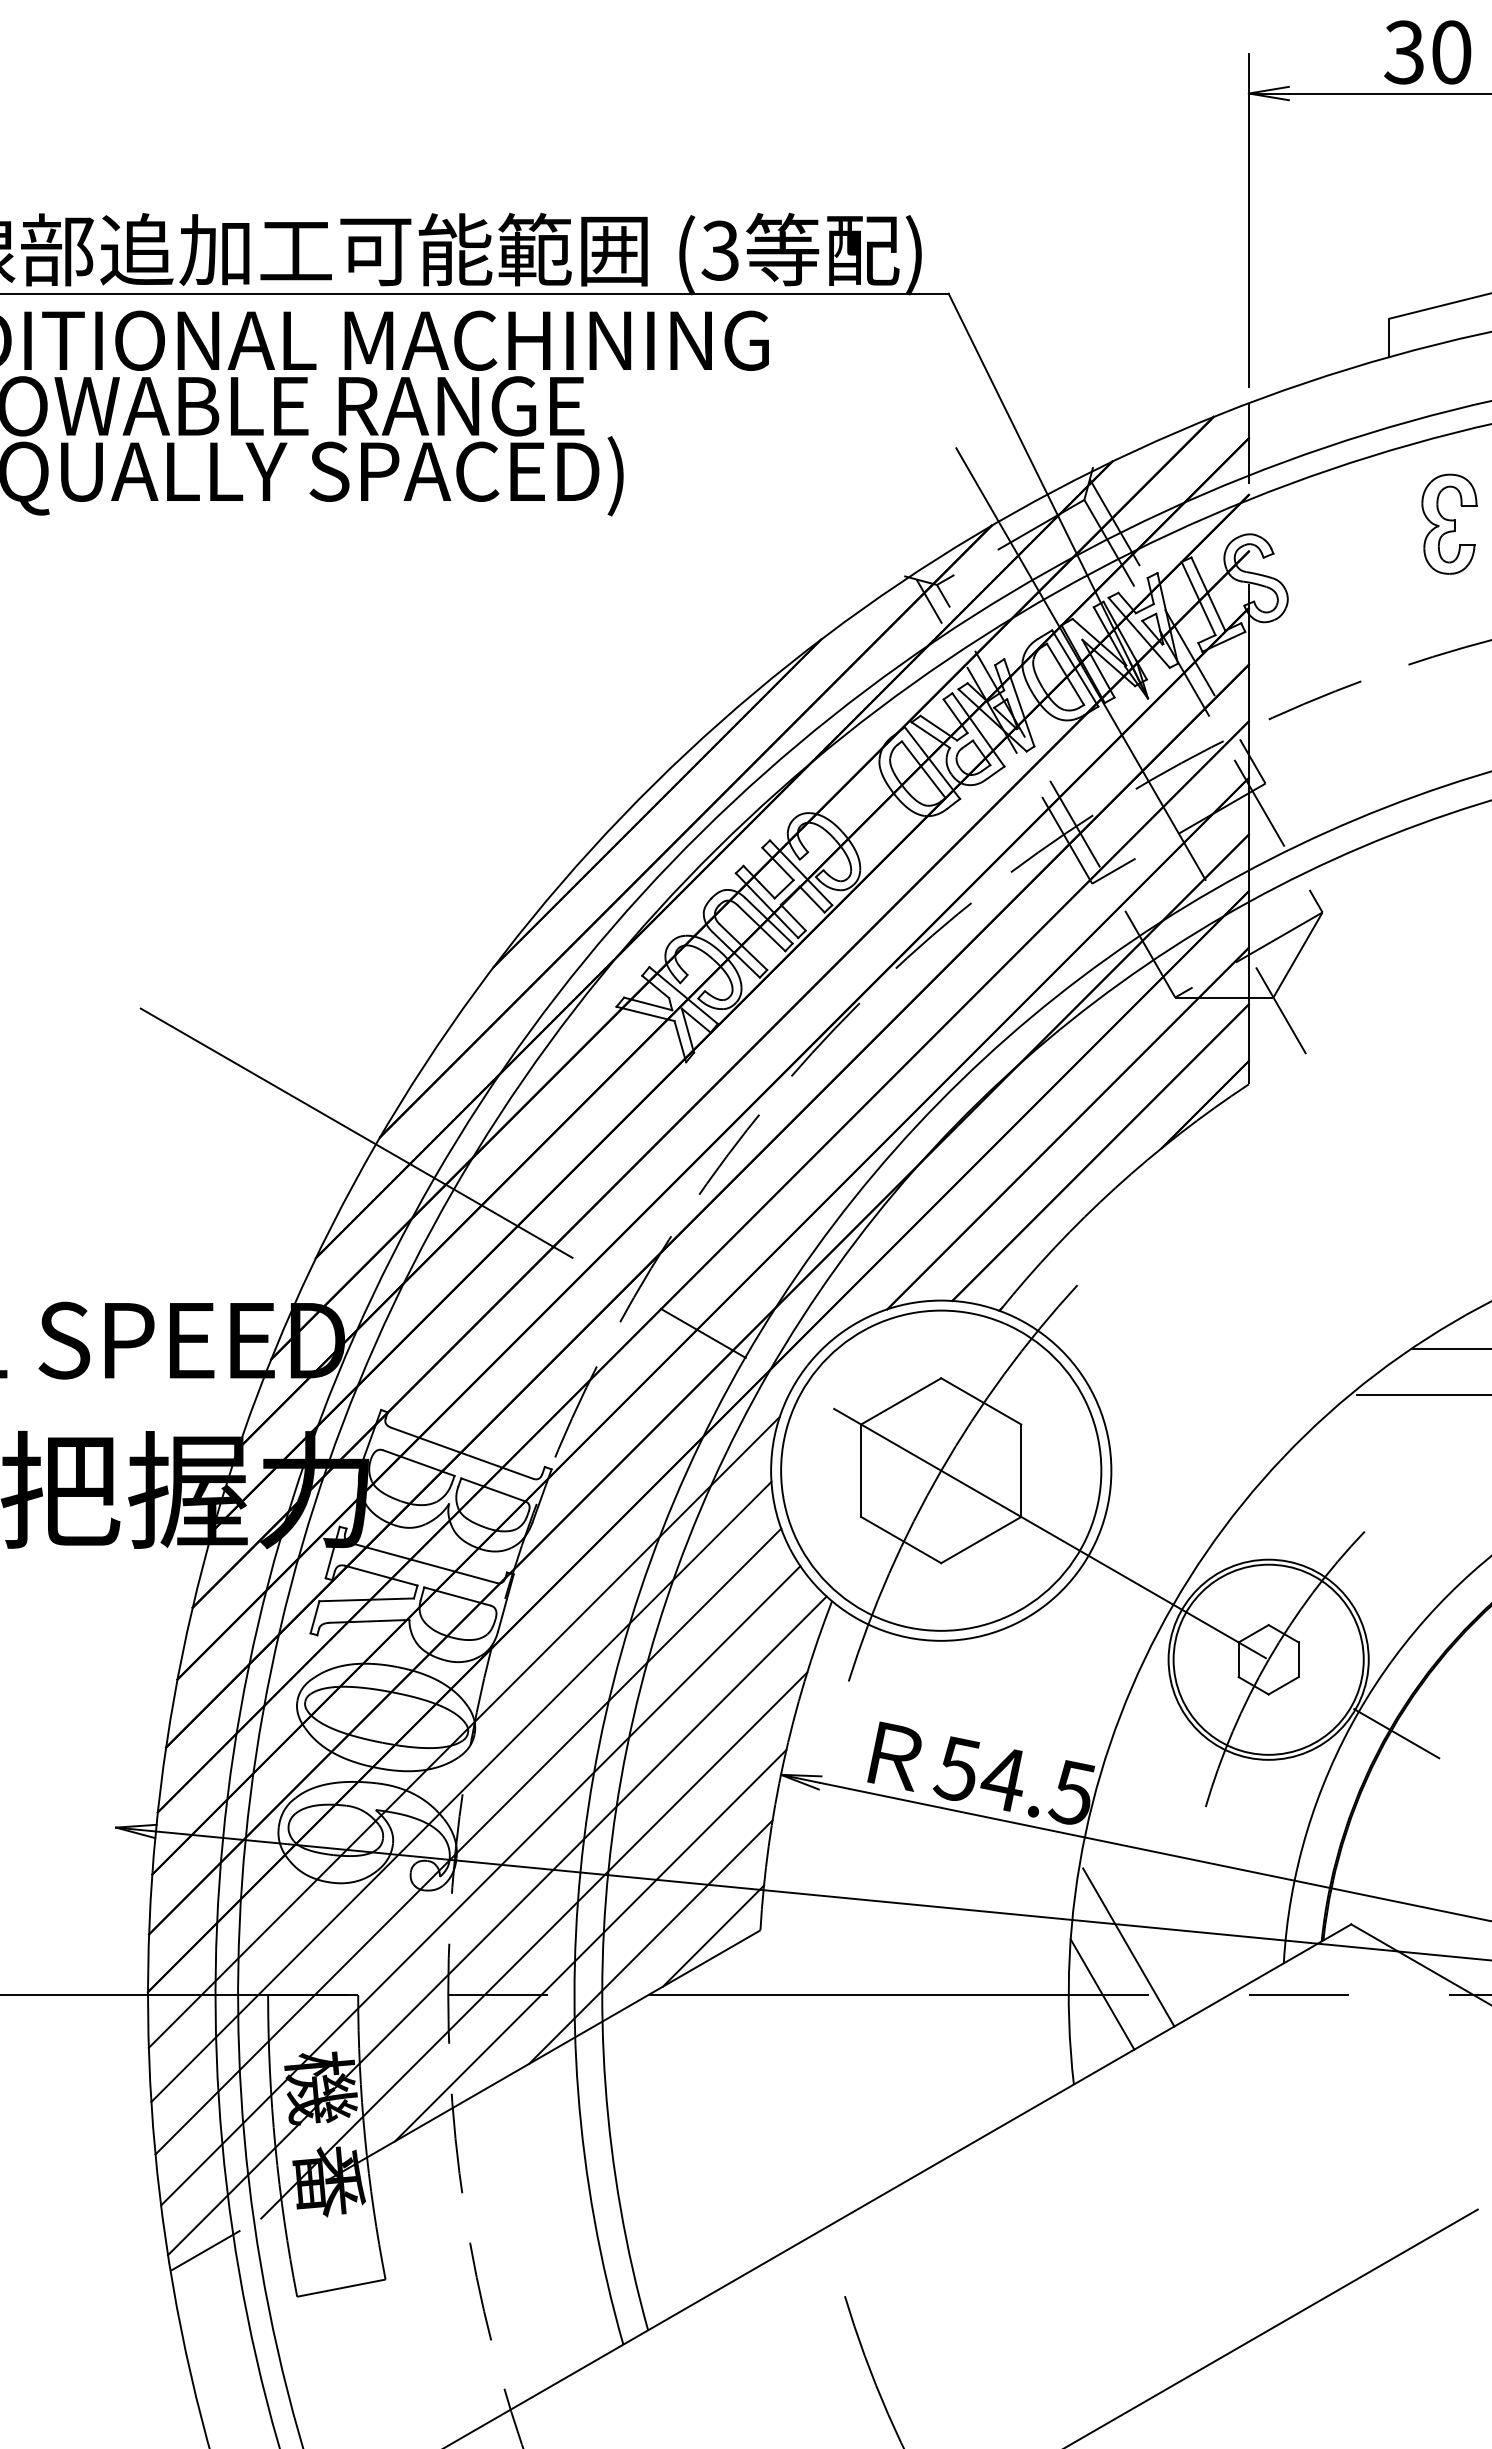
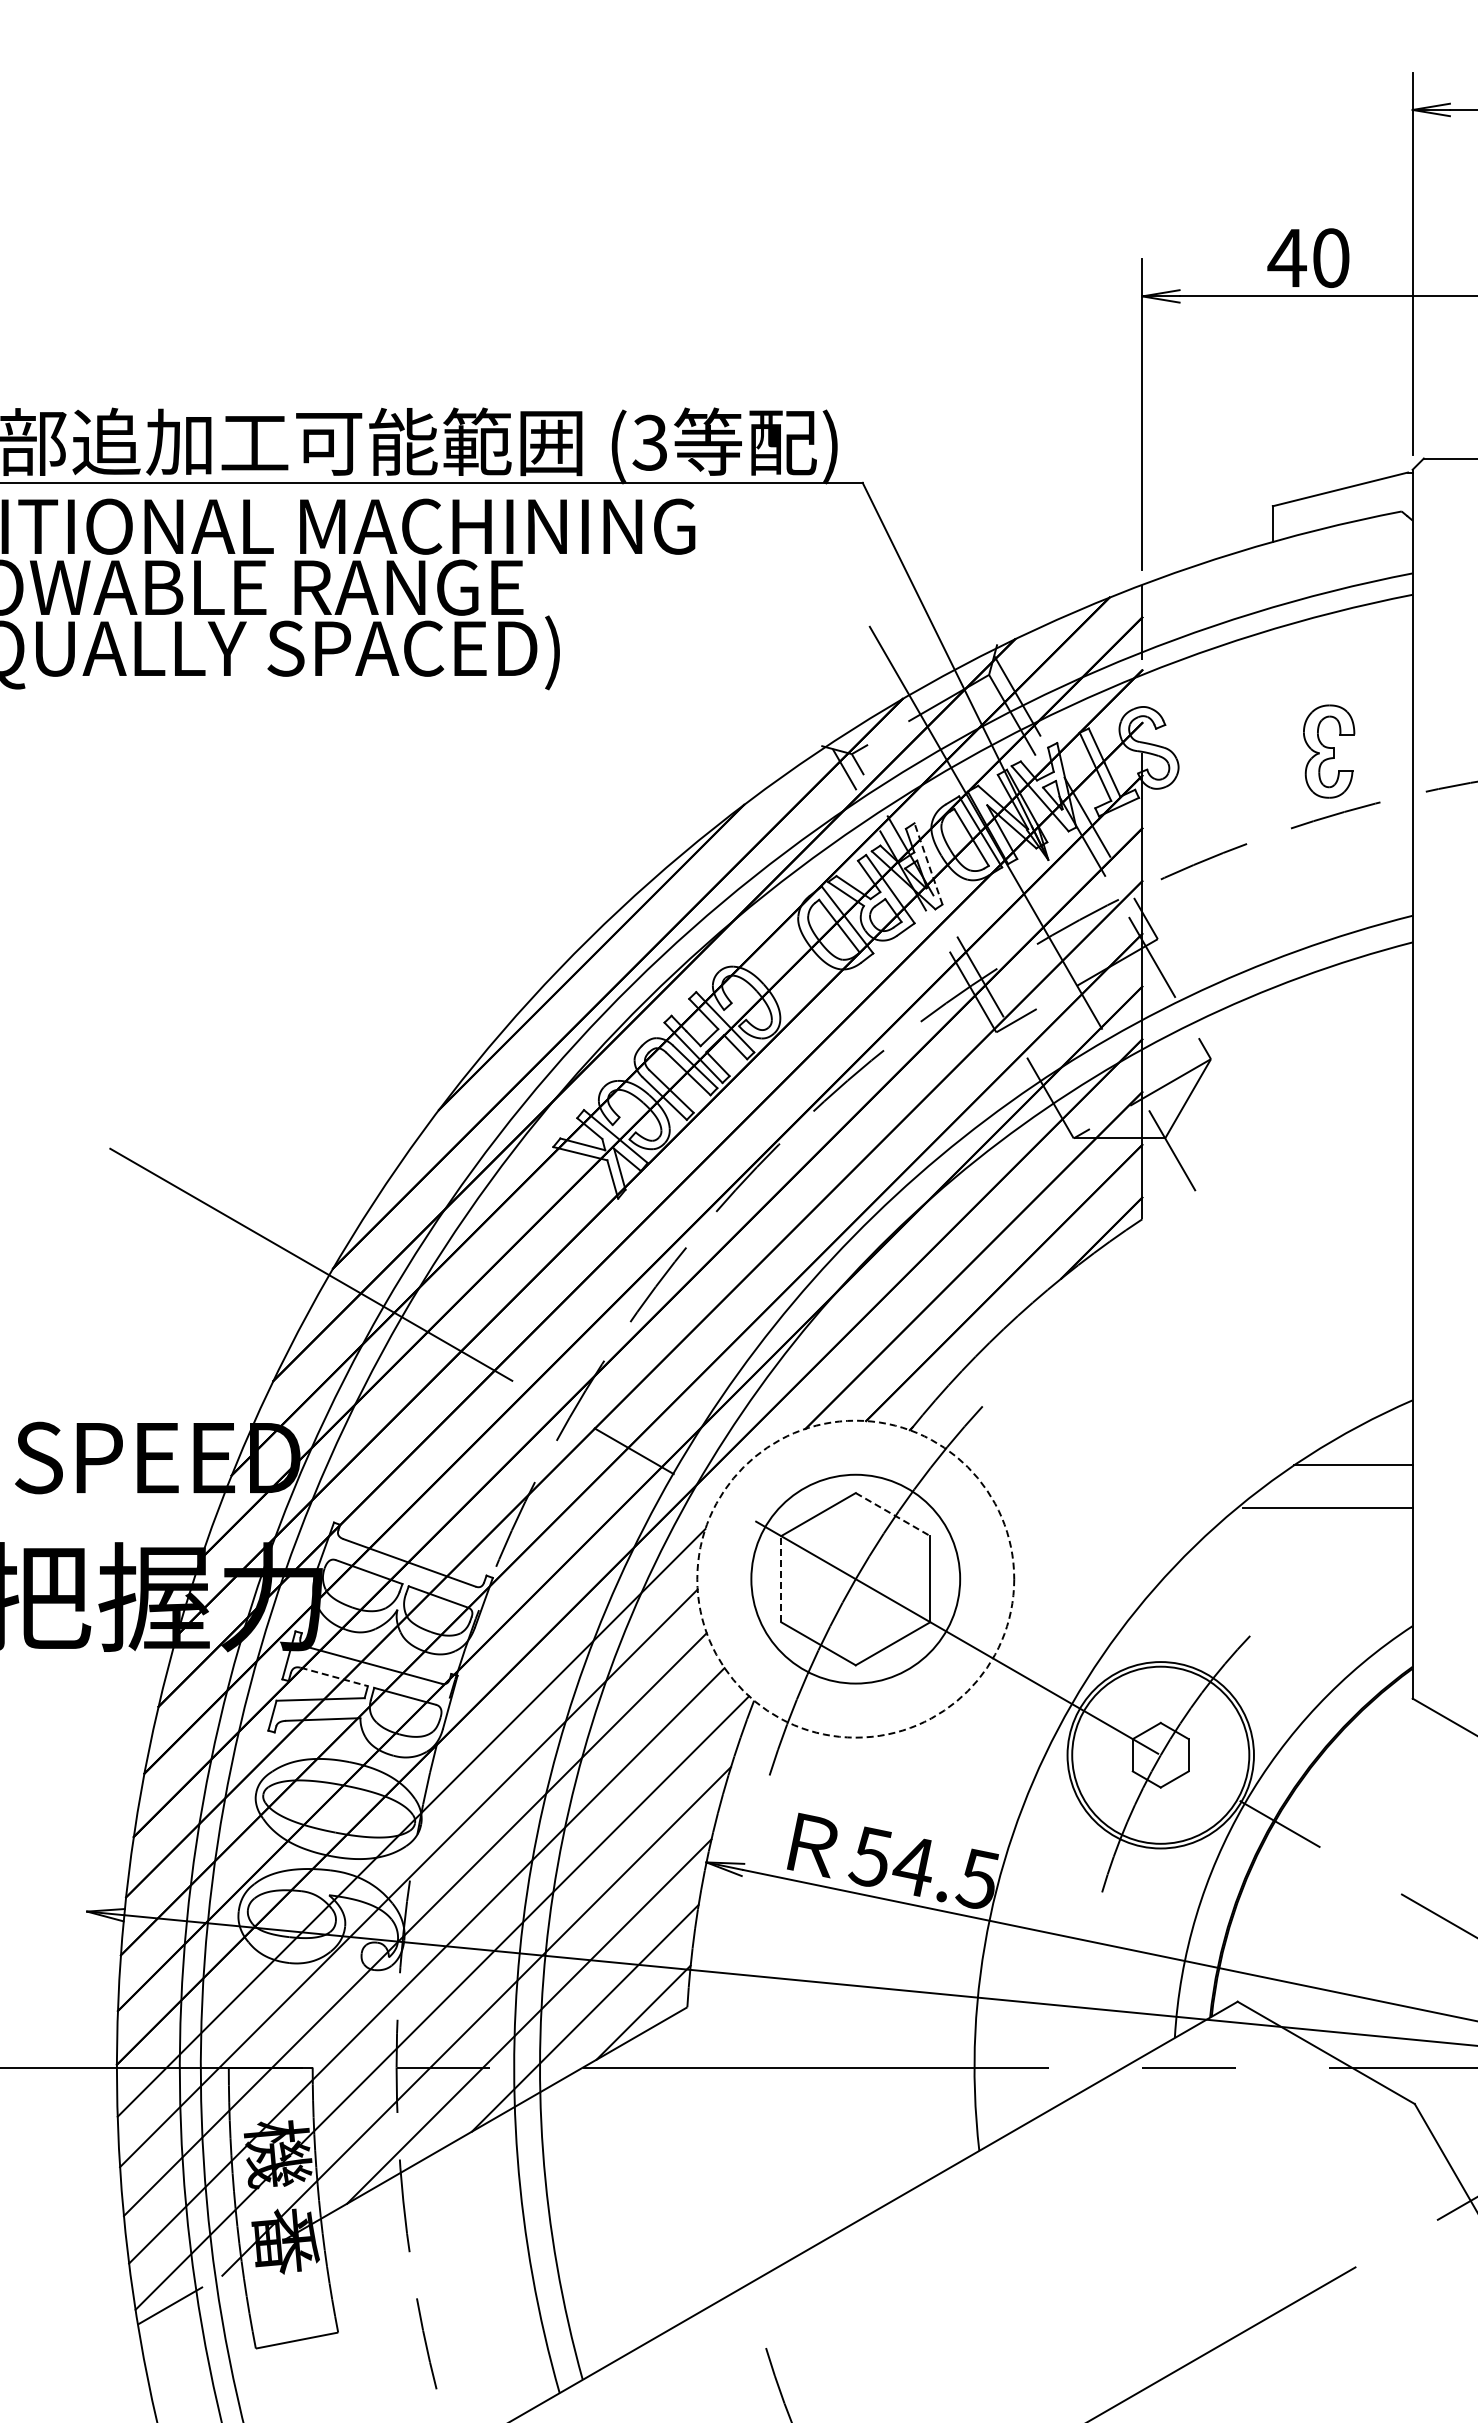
text: (1403, 51) -> (1286, 257), 30 -> 40
part: (1449, 524) -> (1329, 751), moved
line: (1019, 702) -> (928, 863), solid -> dashed
line: (981, 1401) -> (893, 1514), solid -> dashed
line: (861, 1470) -> (781, 1578), solid -> dashed
circle: (940, 1470) -> (855, 1578), solid -> dashed
circle: (940, 1471) -> (855, 1579), size x0.7
line: (381, 1575) -> (334, 1676), solid -> dashed
line: (1127, 1946) -> (1029, 2022), removed
line: (1101, 1993) -> (1005, 2066), removed

